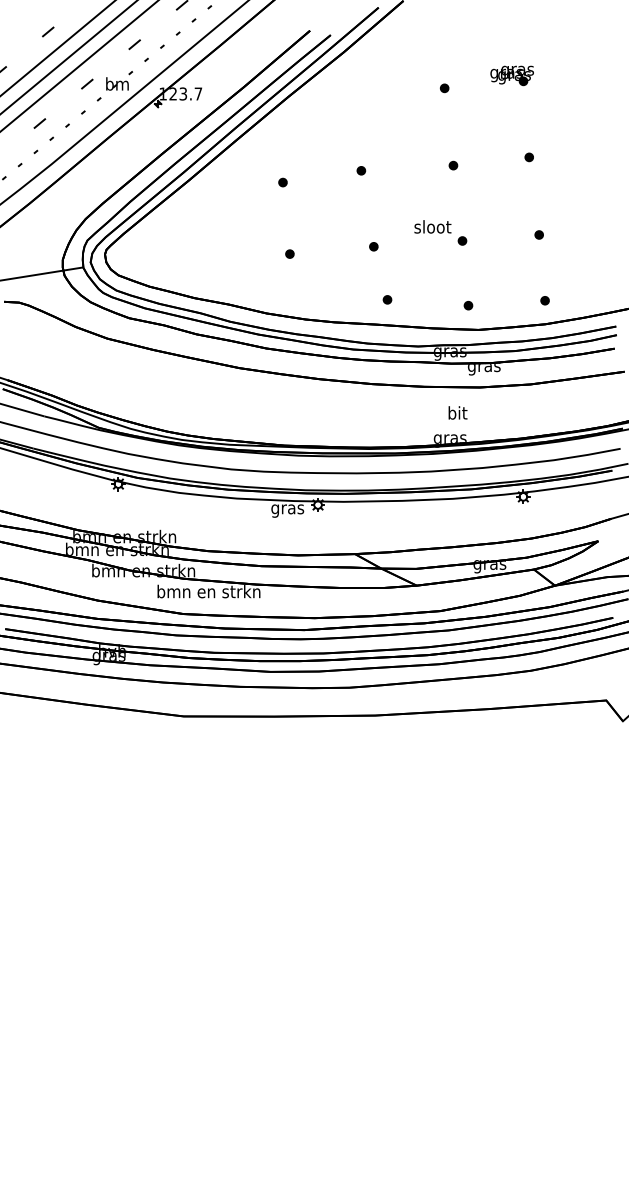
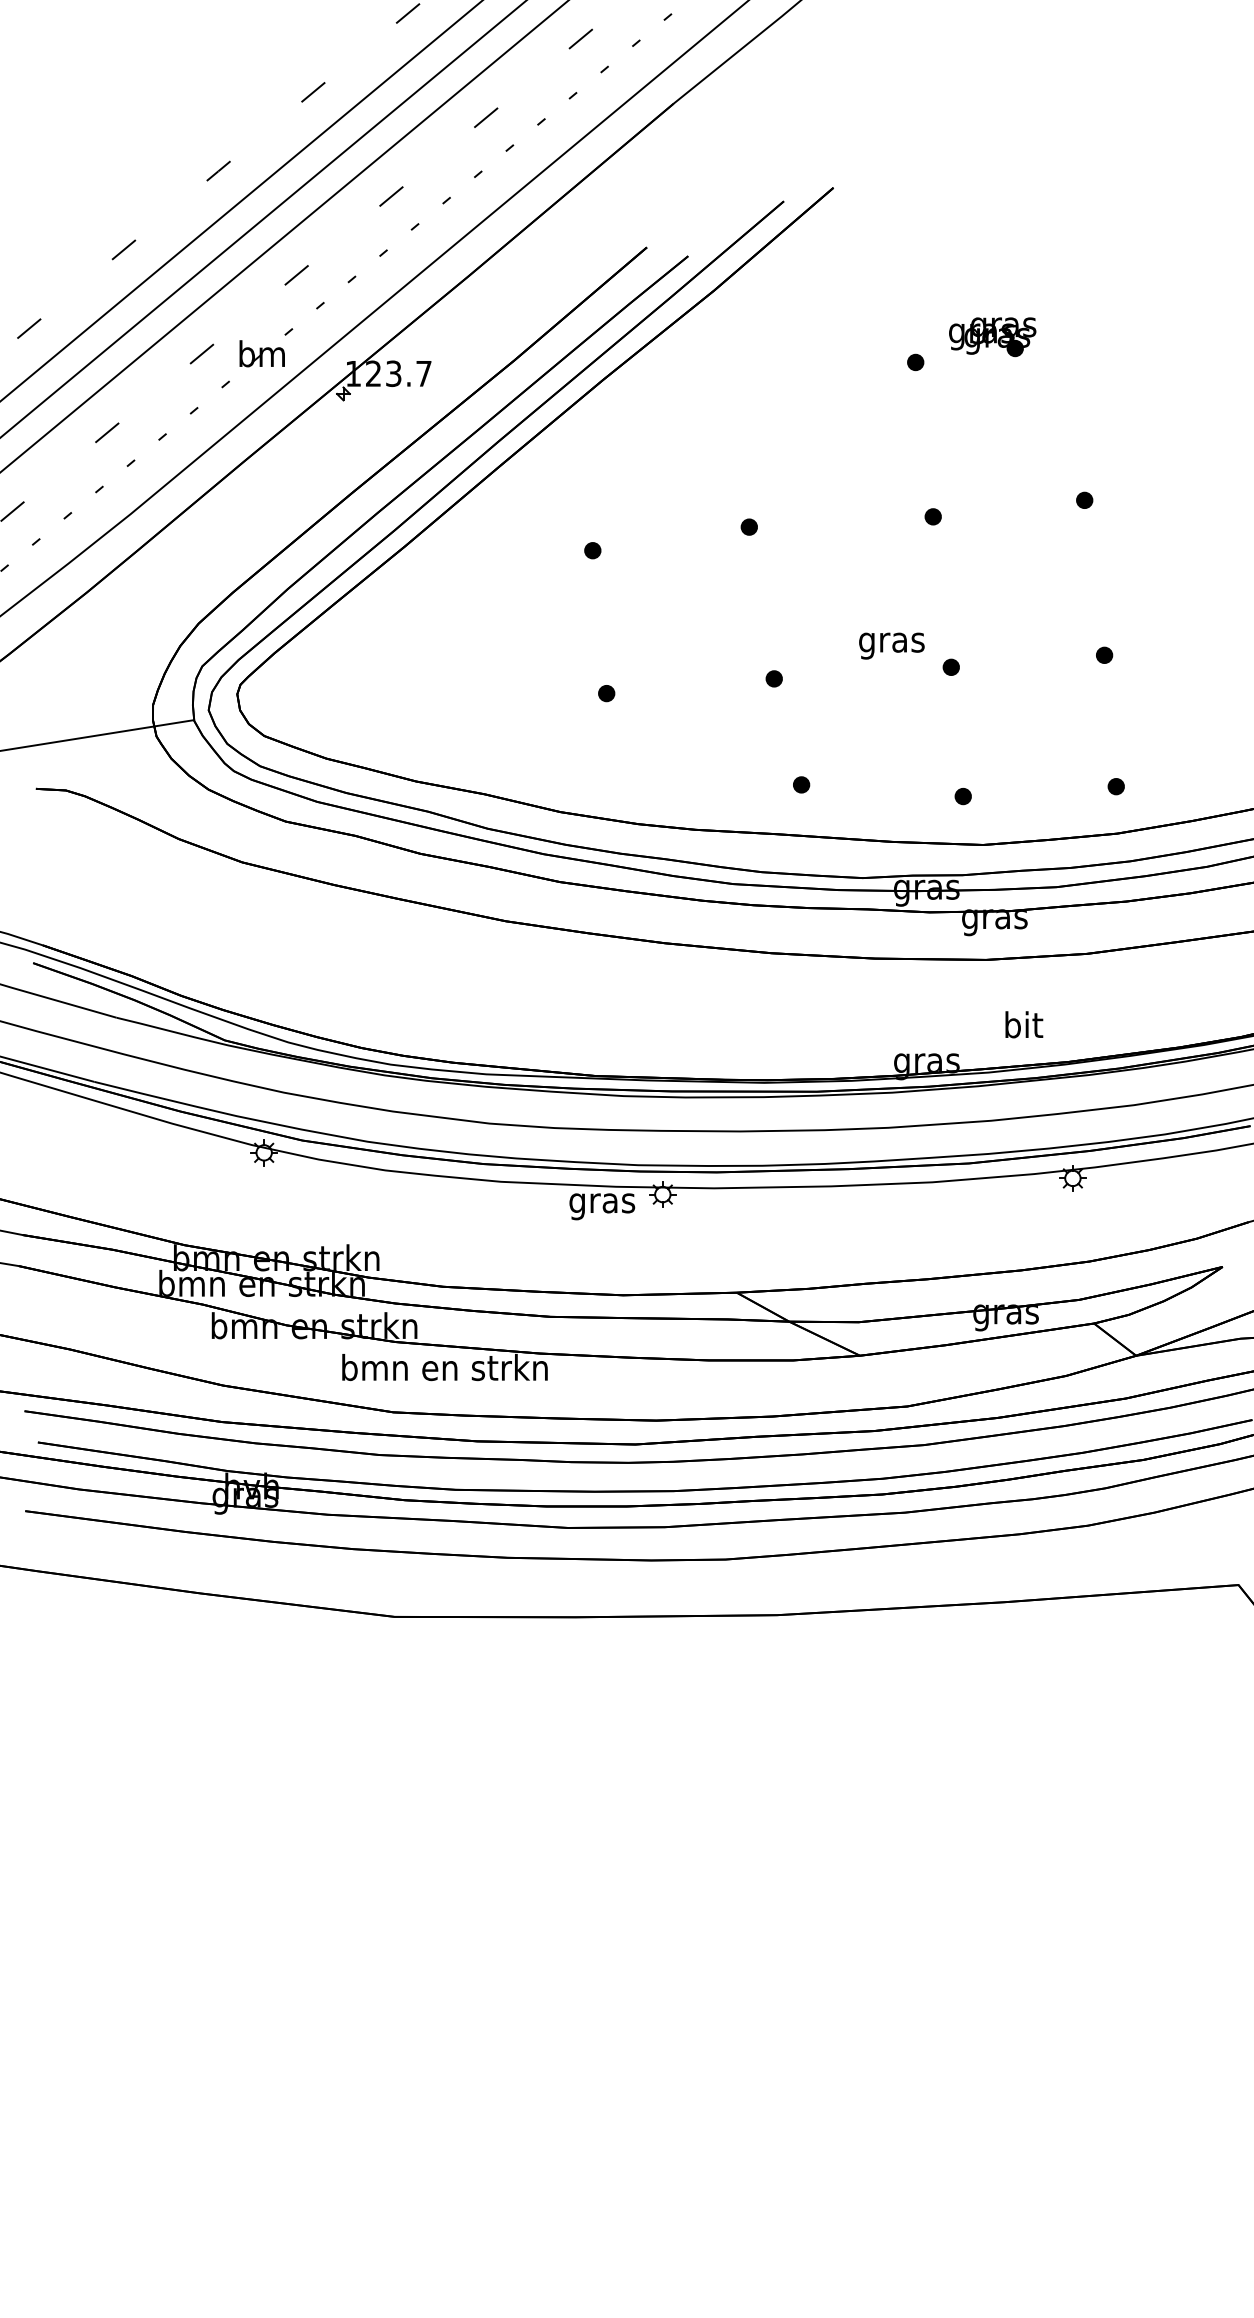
part: (511, 75) -> (991, 336), moved
text: (432, 228) -> (891, 642), sloot -> gras
text: (457, 412) -> (1023, 1023), moved

